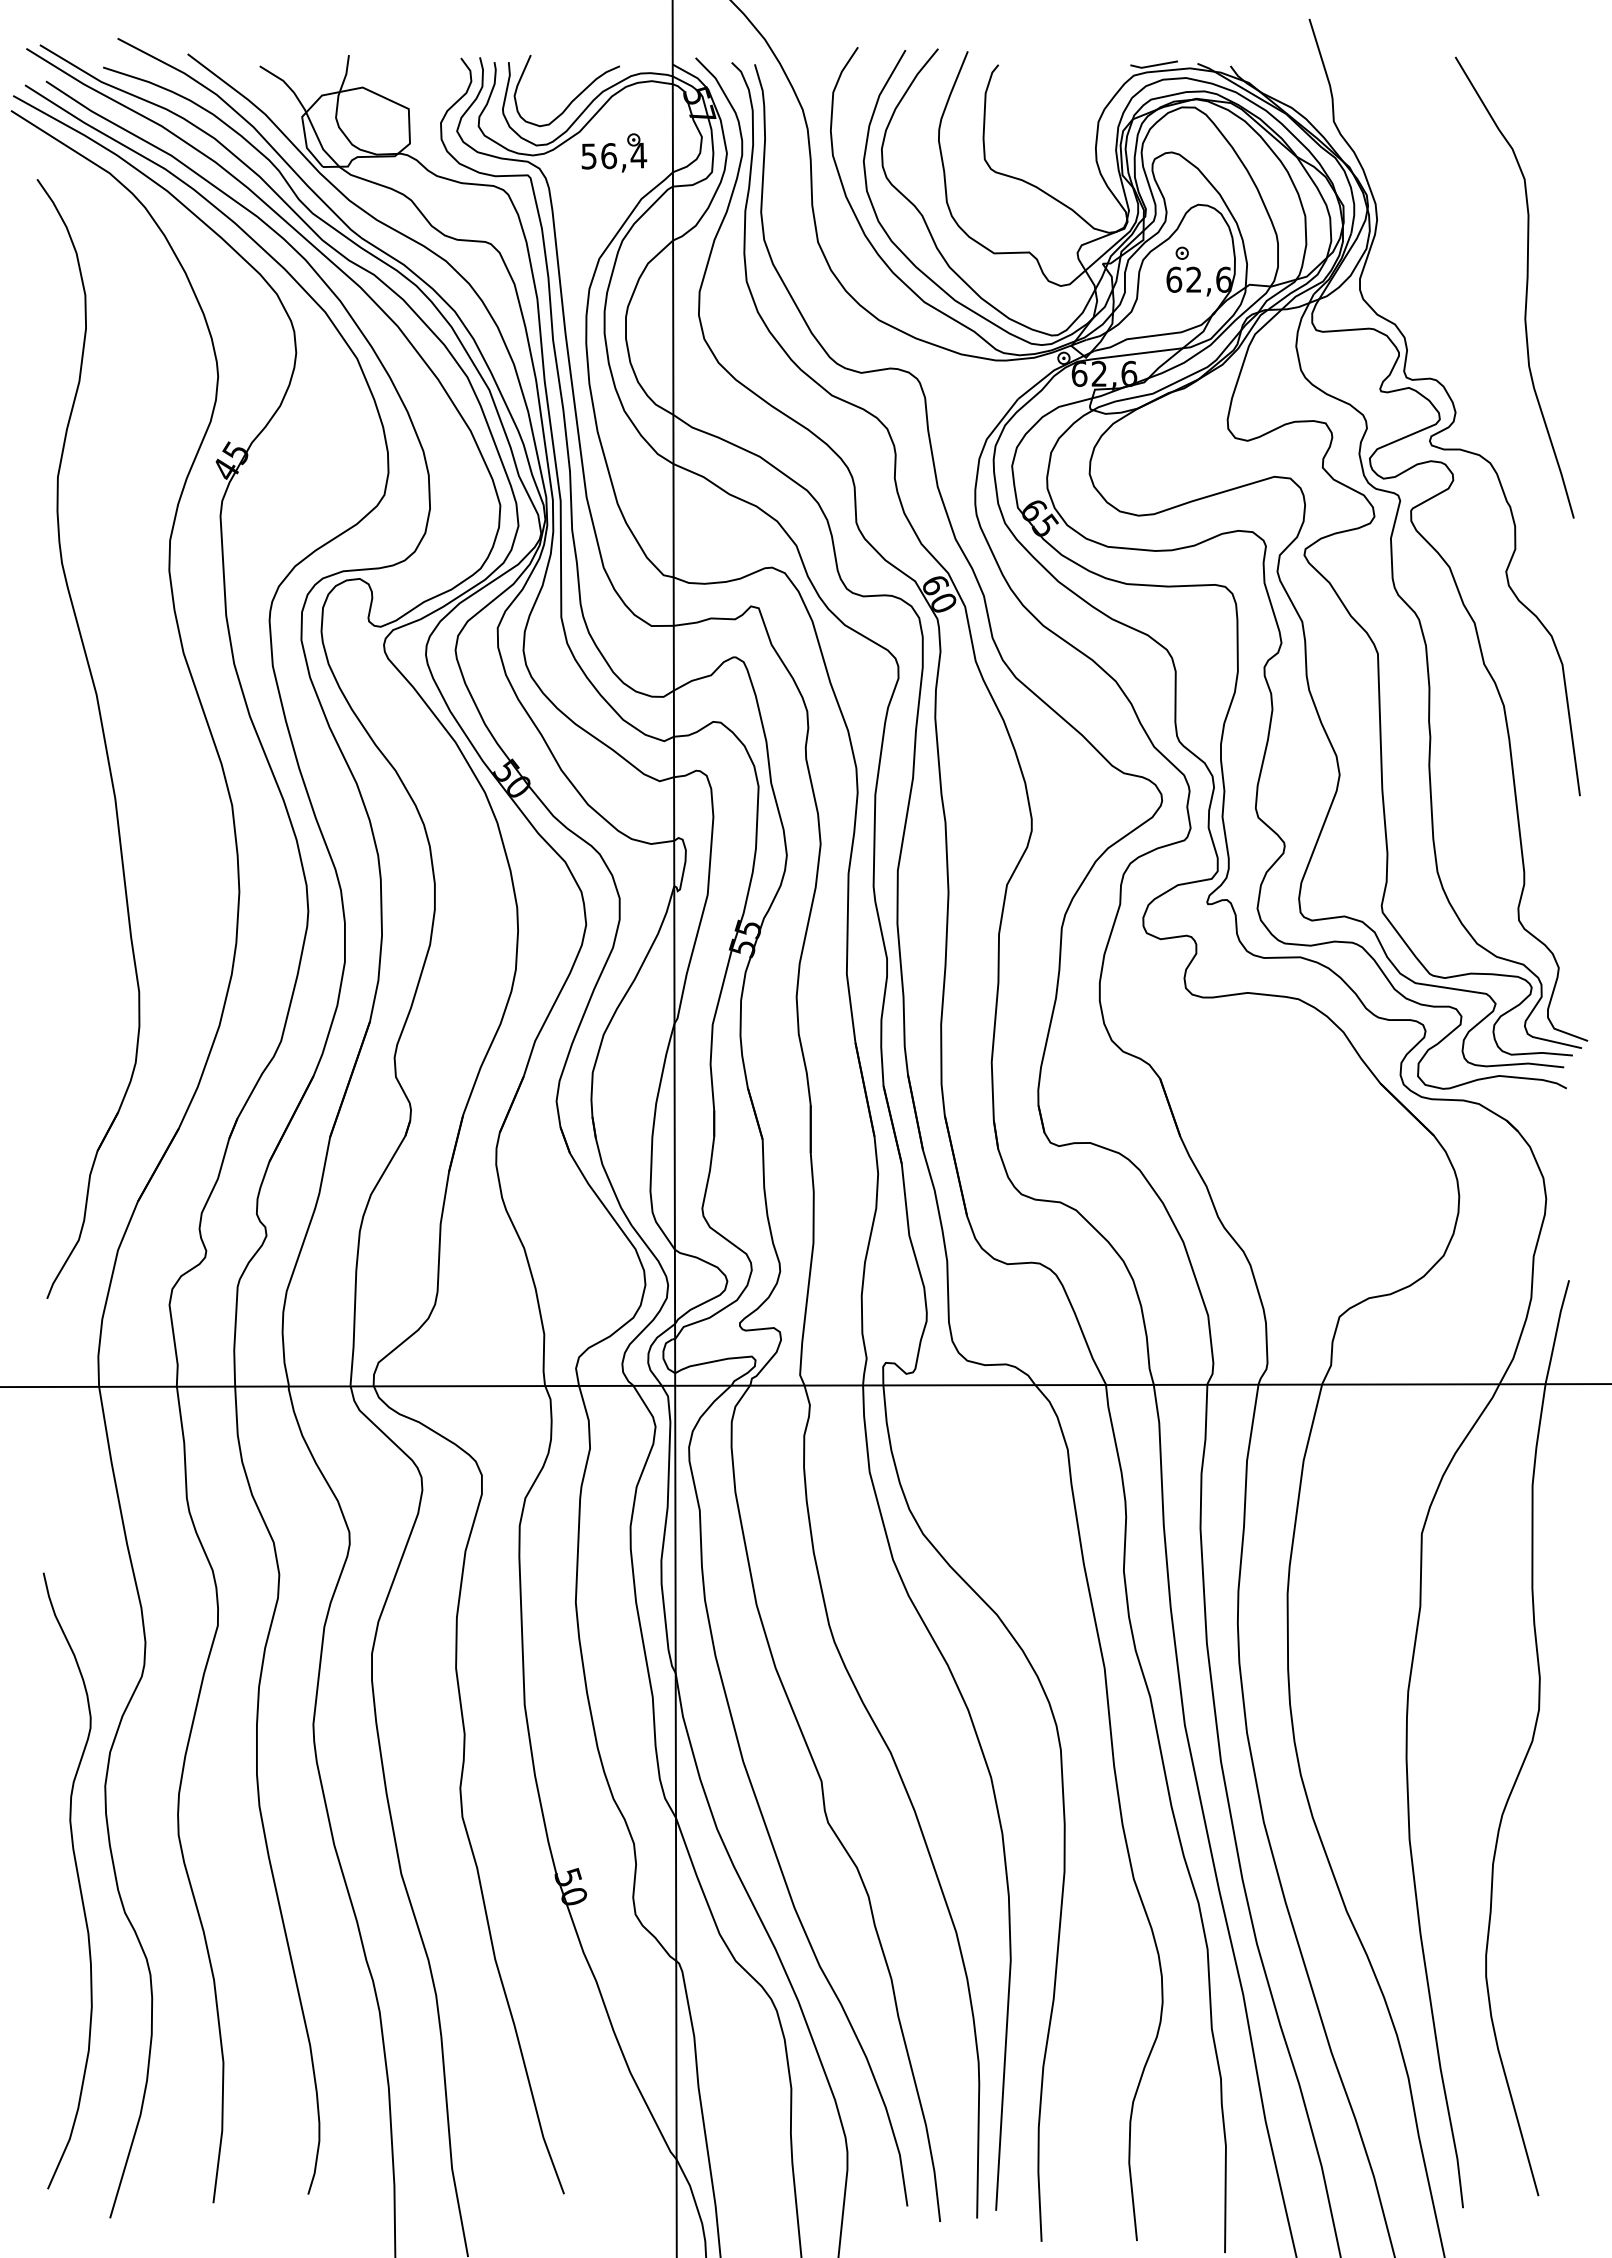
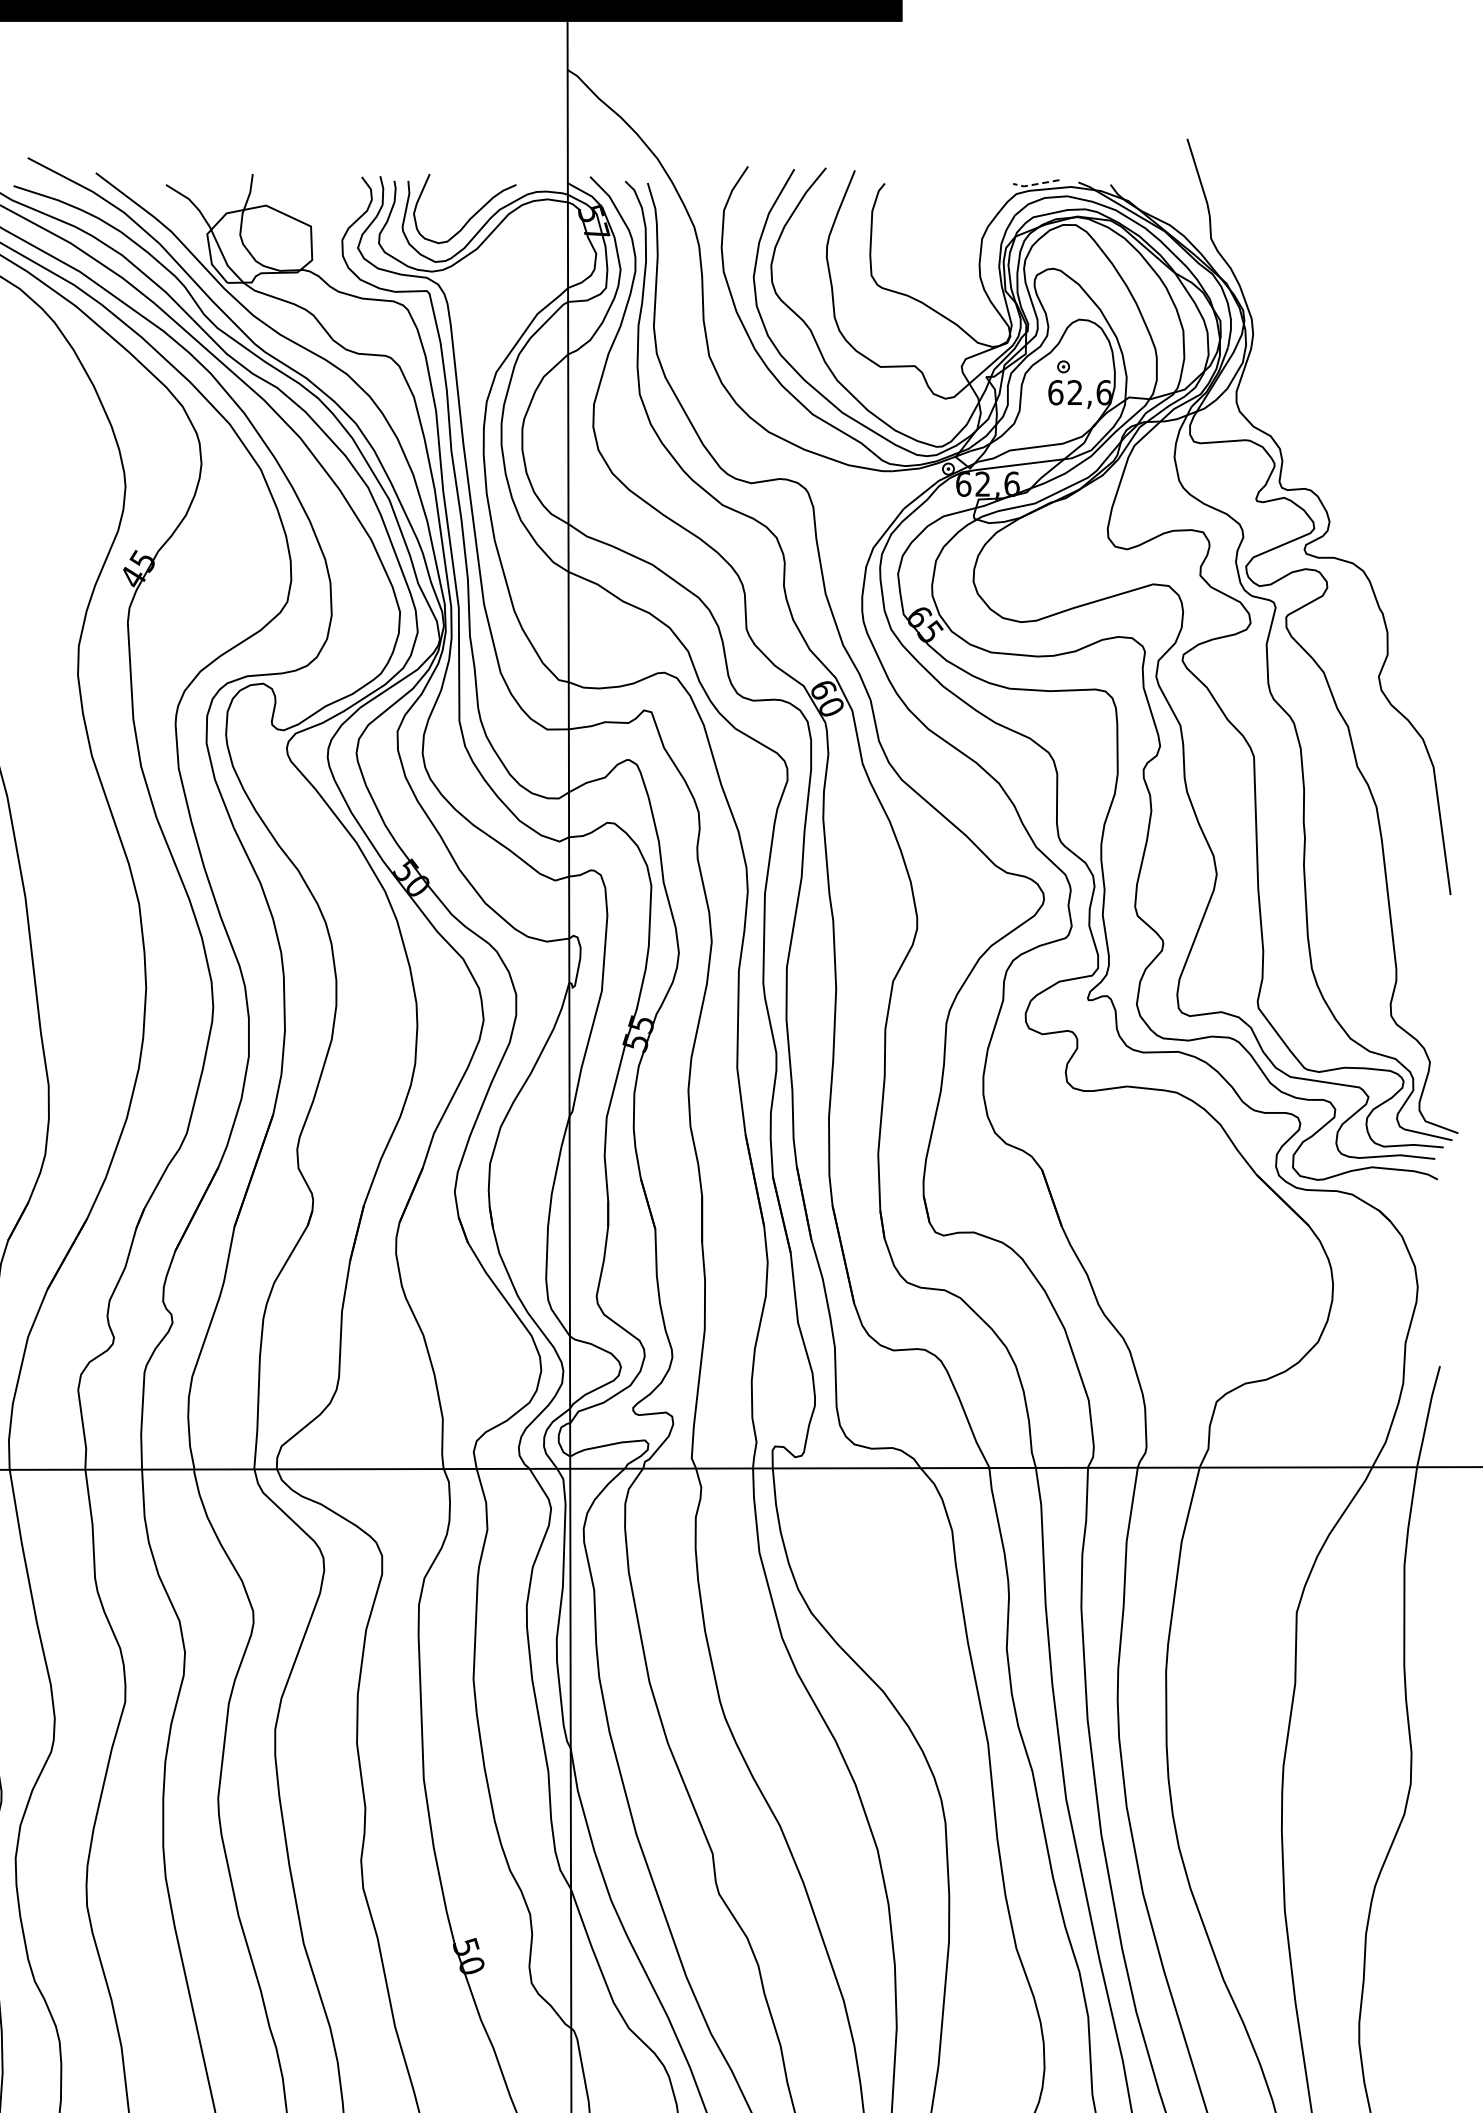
line: (1153, 65) -> (1035, 184), solid -> dashed
part: (614, 152) -> (511, 268), removed
curve: (1525, 291) -> (1397, 404), removed

